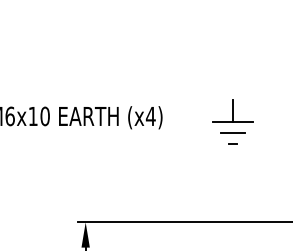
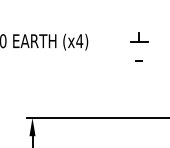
part: (232, 110) -> (138, 36), size x0.6
line: (232, 133) -> (138, 53), removed

